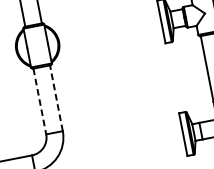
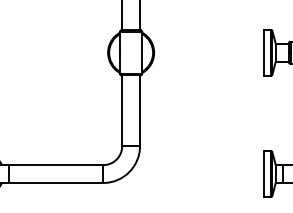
line: (56, 97) -> (140, 110), dashed -> solid
line: (40, 102) -> (122, 111), dashed -> solid

